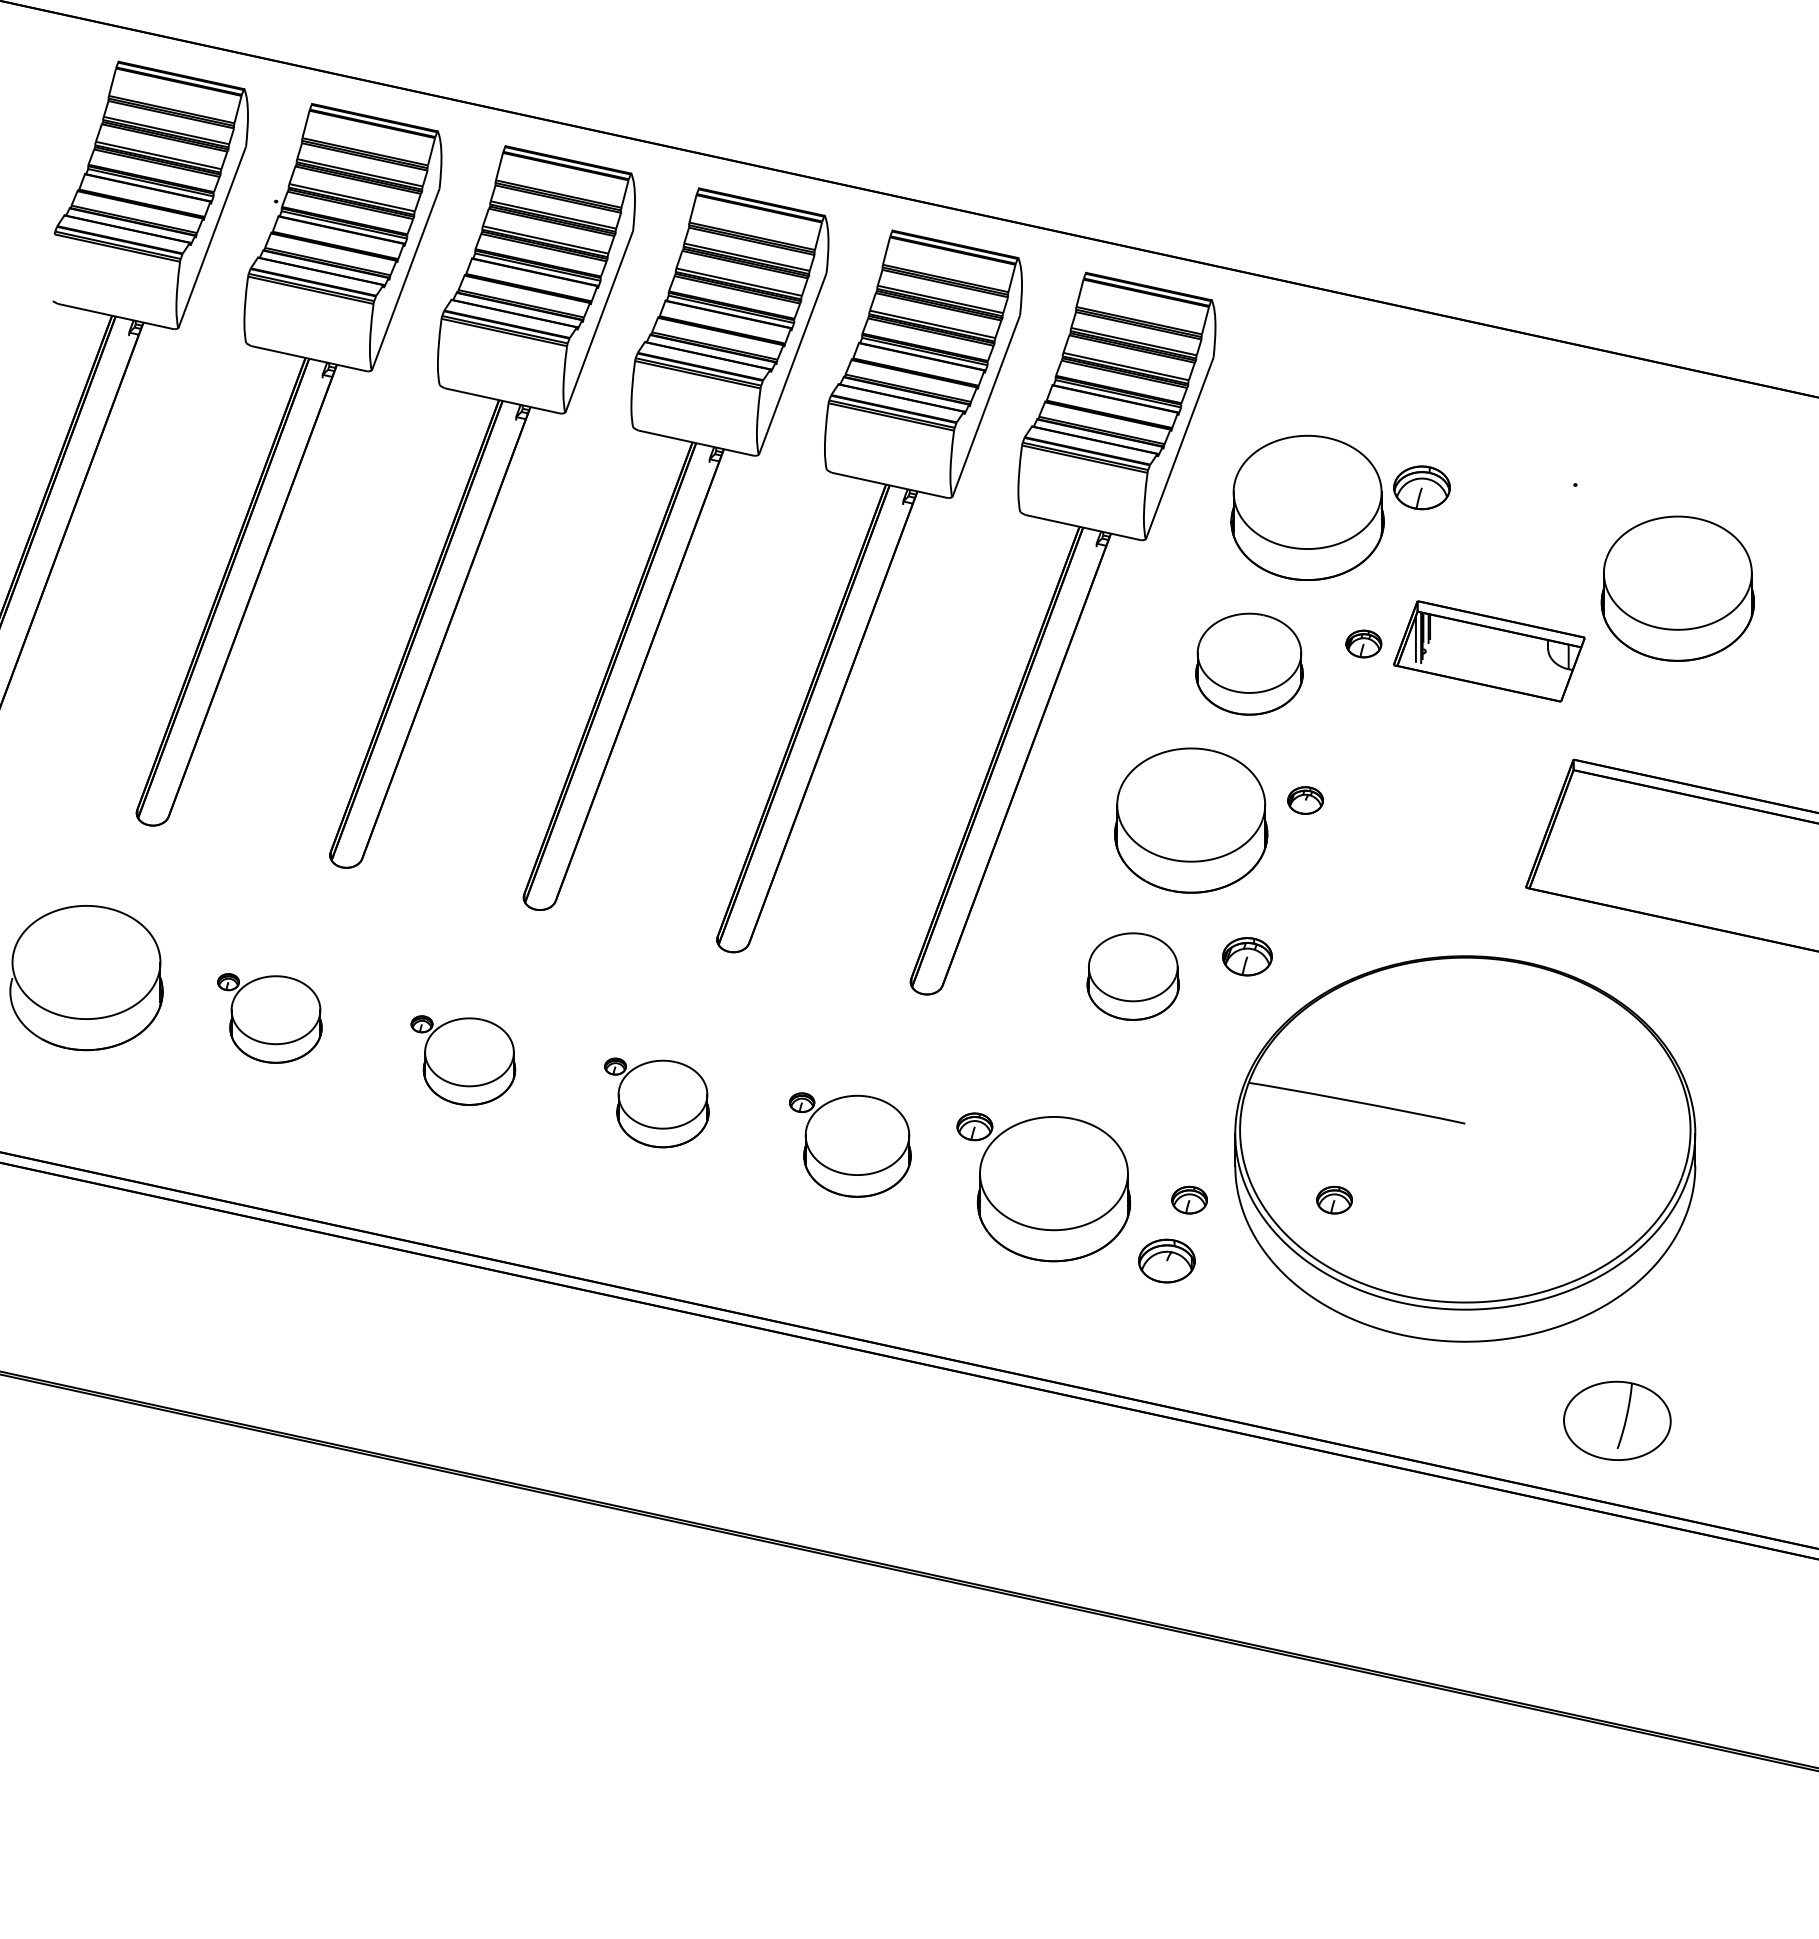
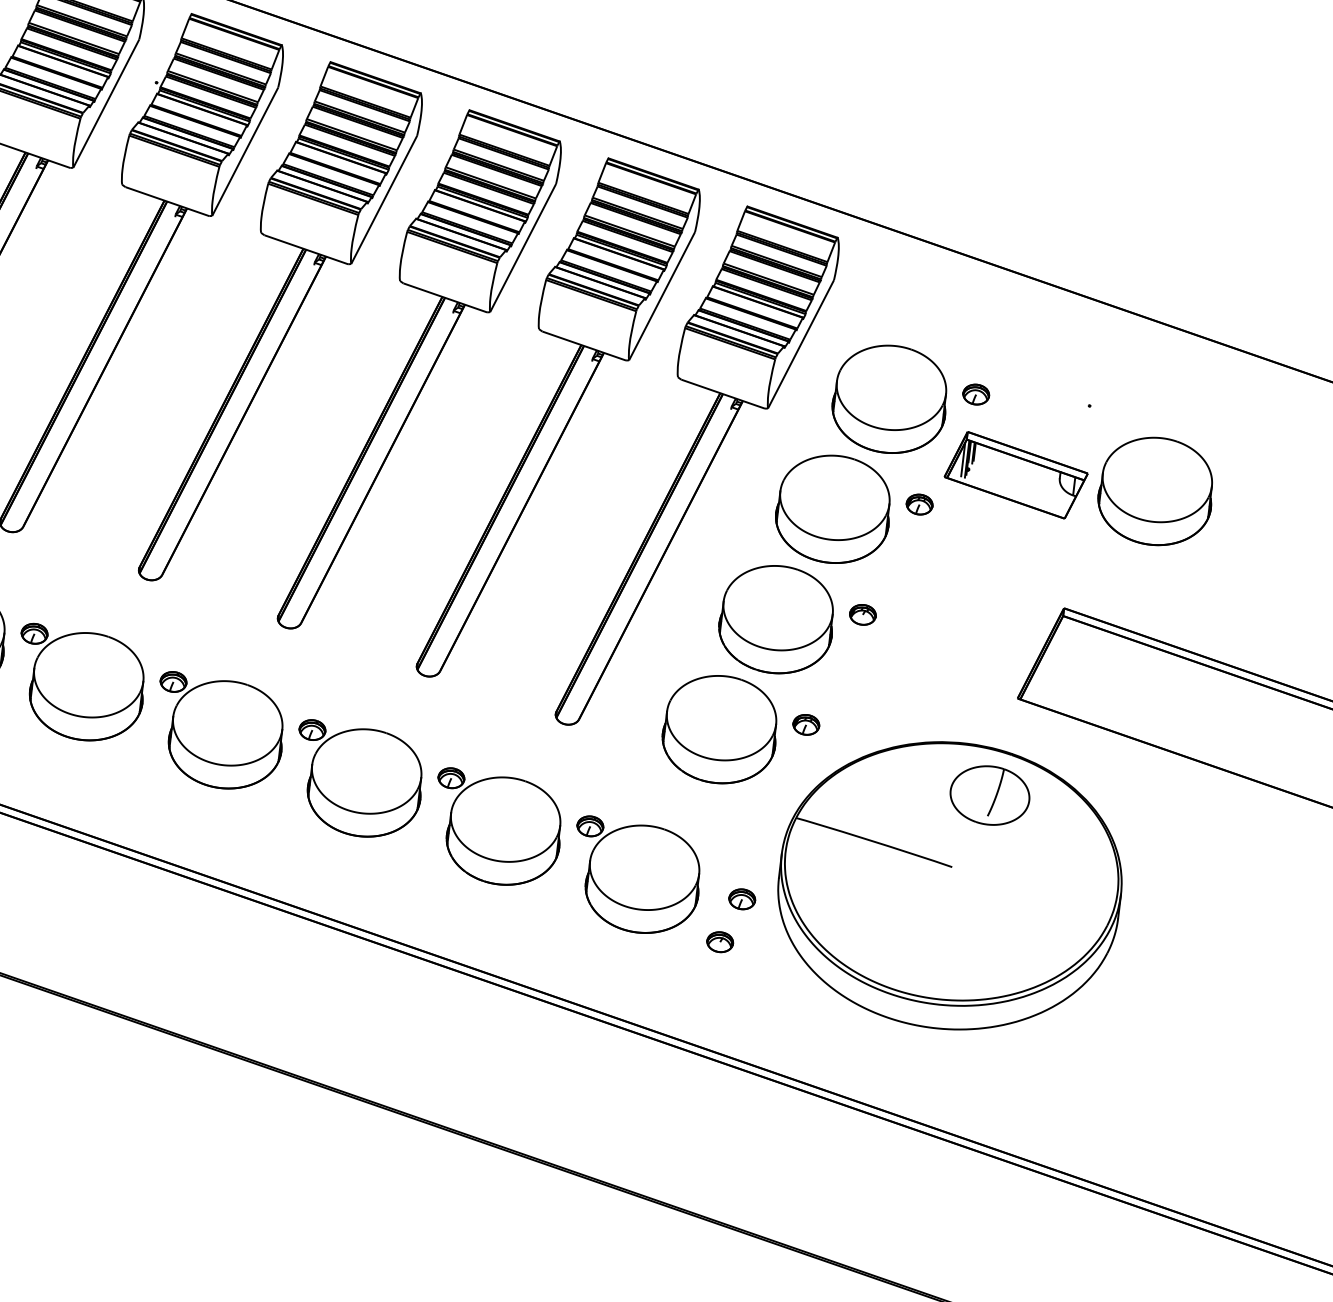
part: (1421, 487) -> (975, 394), size x0.62
part: (1489, 651) -> (1016, 475), moved
part: (1249, 664) -> (833, 509), size x1.43
part: (1247, 956) -> (806, 724), size x0.71
part: (1133, 976) -> (720, 729), size x1.67
part: (269, 1018) -> (79, 684), size x1.67
part: (463, 1060) -> (219, 732), size x1.67
part: (656, 1102) -> (357, 780), size x1.67
part: (850, 1144) -> (497, 828), size x1.43
part: (1334, 1199) -> (849, 911), removed
part: (1166, 1260) -> (719, 941), size x0.62
part: (1617, 1420) -> (990, 795), moved

